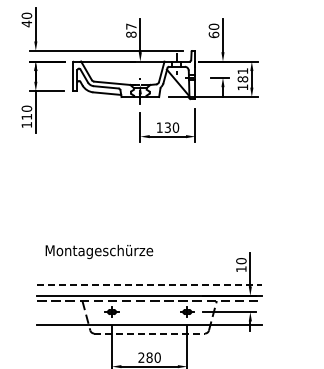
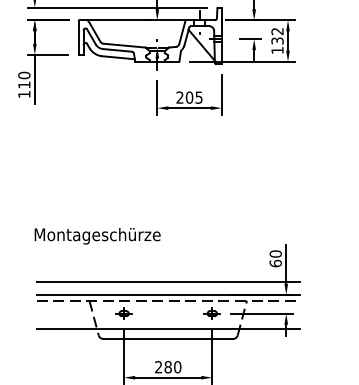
text: (242, 75) -> (277, 36), 181 -> 132
text: (167, 127) -> (189, 97), 130 -> 205
text: (99, 252) -> (97, 236), moved
text: (241, 269) -> (275, 263), 10 -> 60
line: (150, 285) -> (169, 282), dashed -> solid
line: (150, 333) -> (169, 338), dashed -> solid

